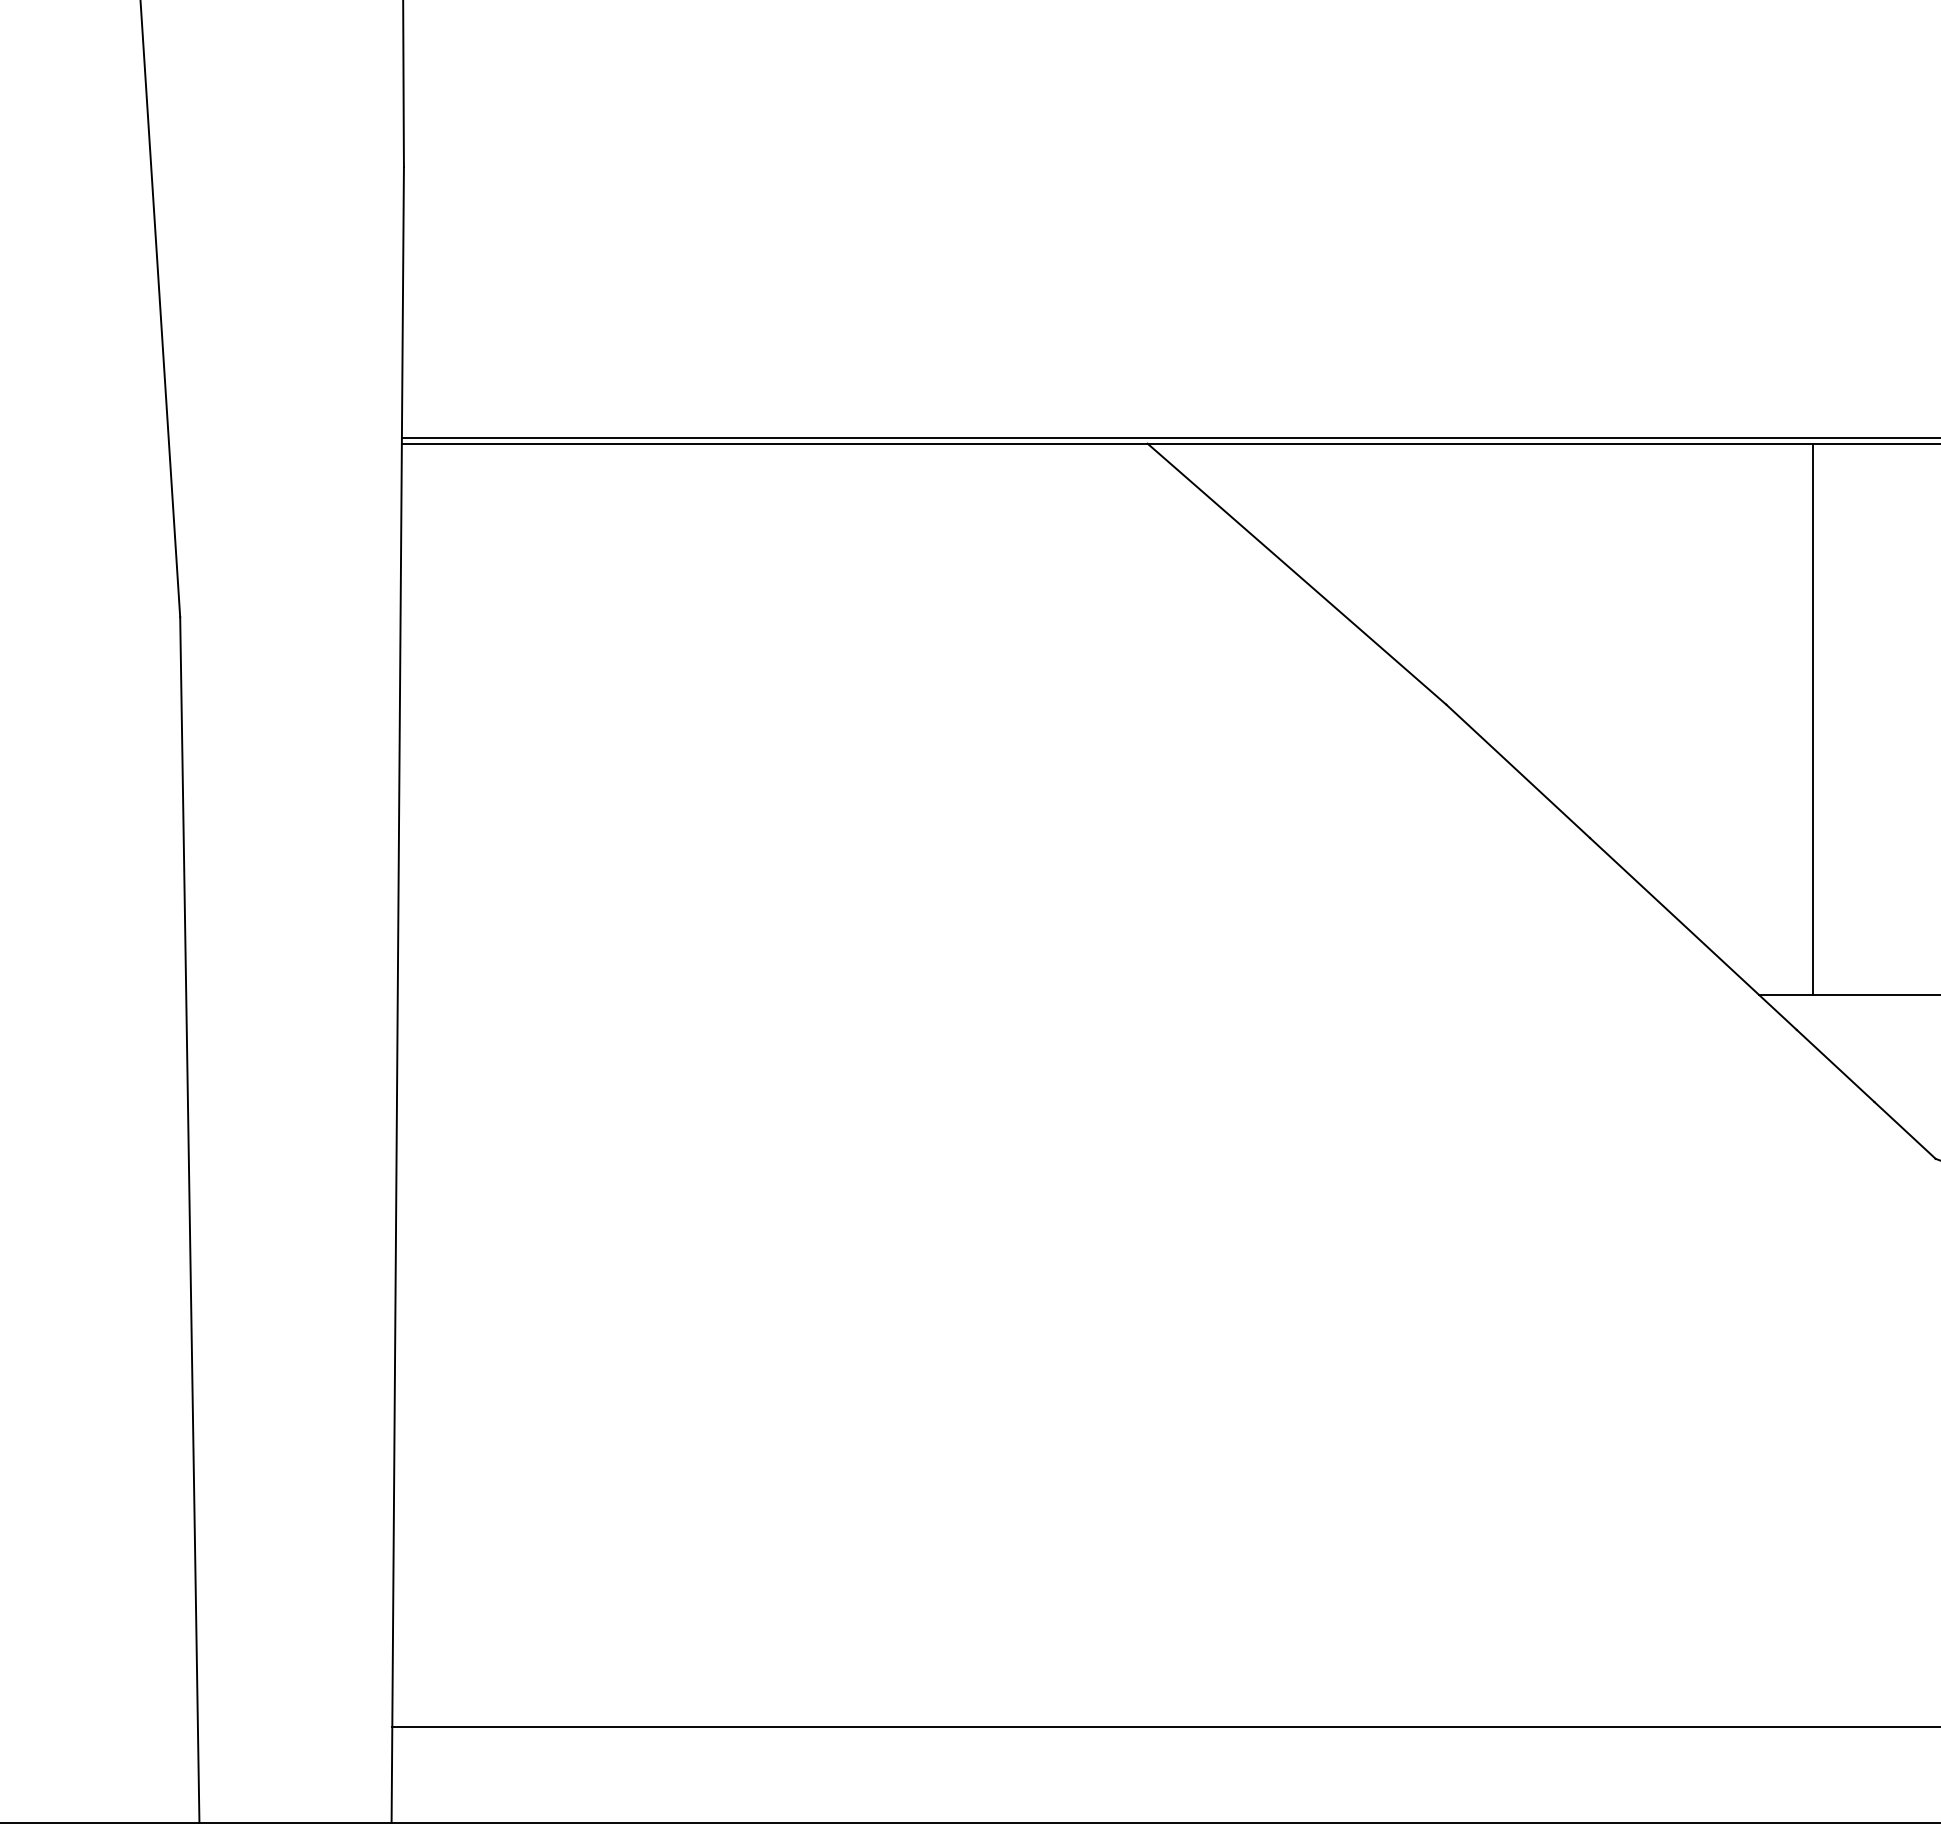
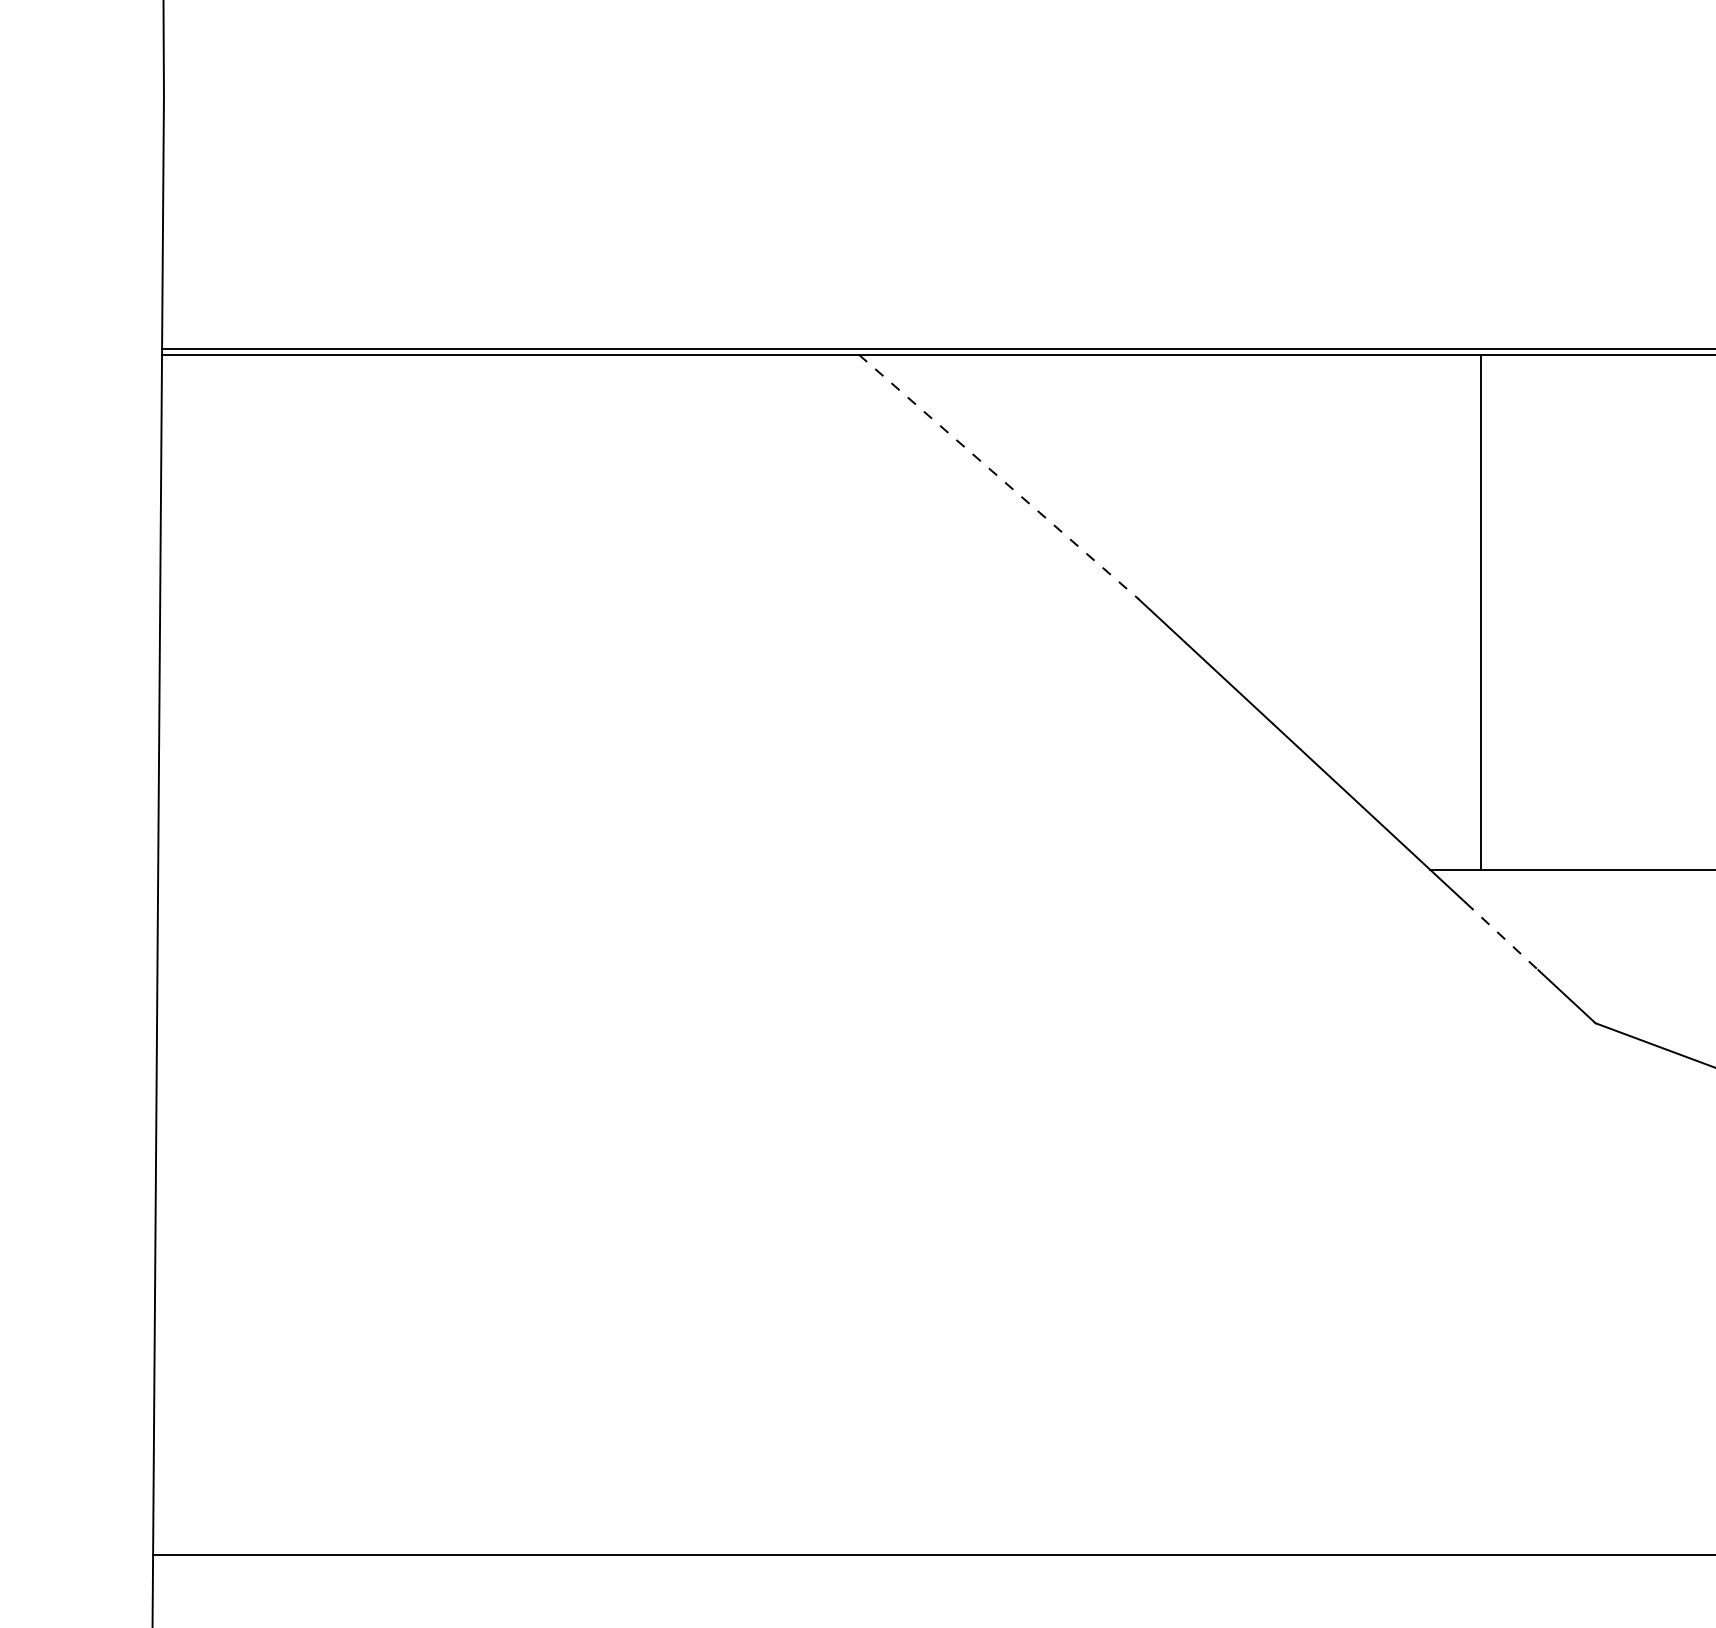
line: (1297, 574) -> (999, 477), solid -> dashed
line: (1835, 1066) -> (1501, 936), solid -> dashed

